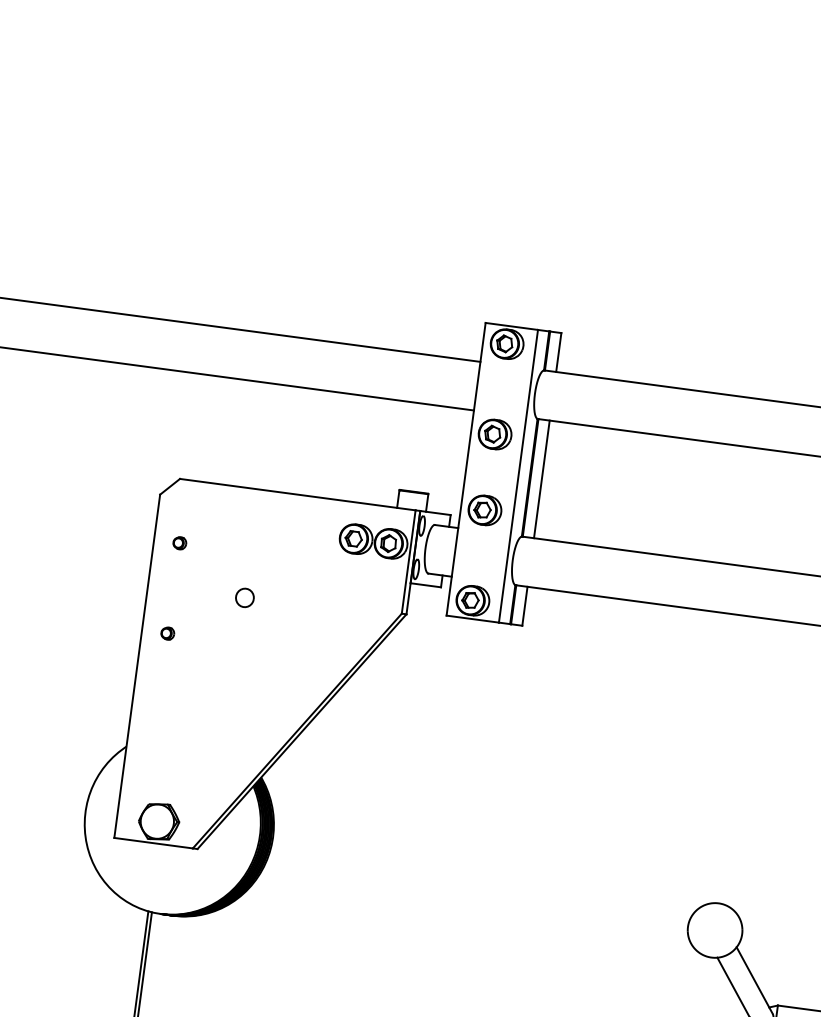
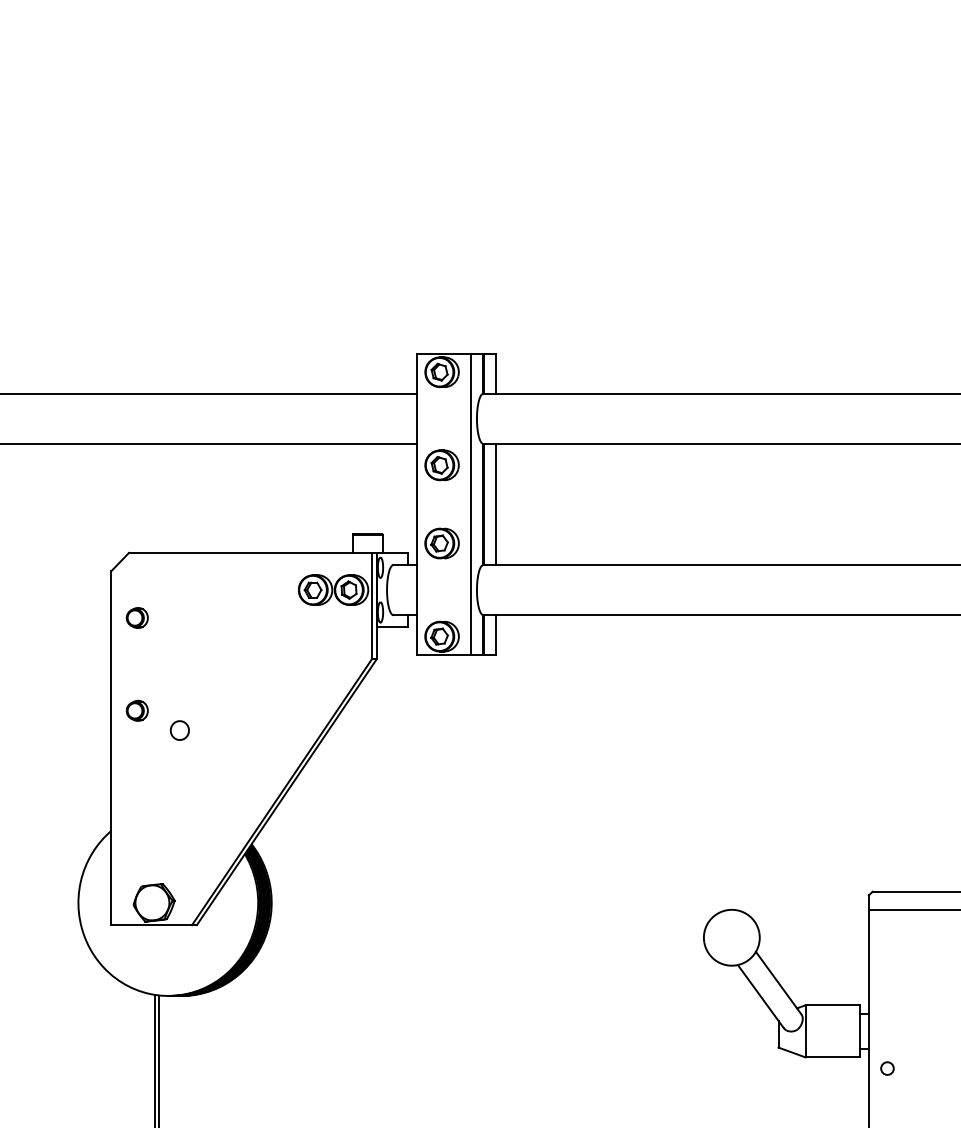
part: (179, 542) -> (137, 617), size x1.6
part: (244, 597) -> (179, 730), moved
part: (167, 633) -> (137, 711), size x1.6

